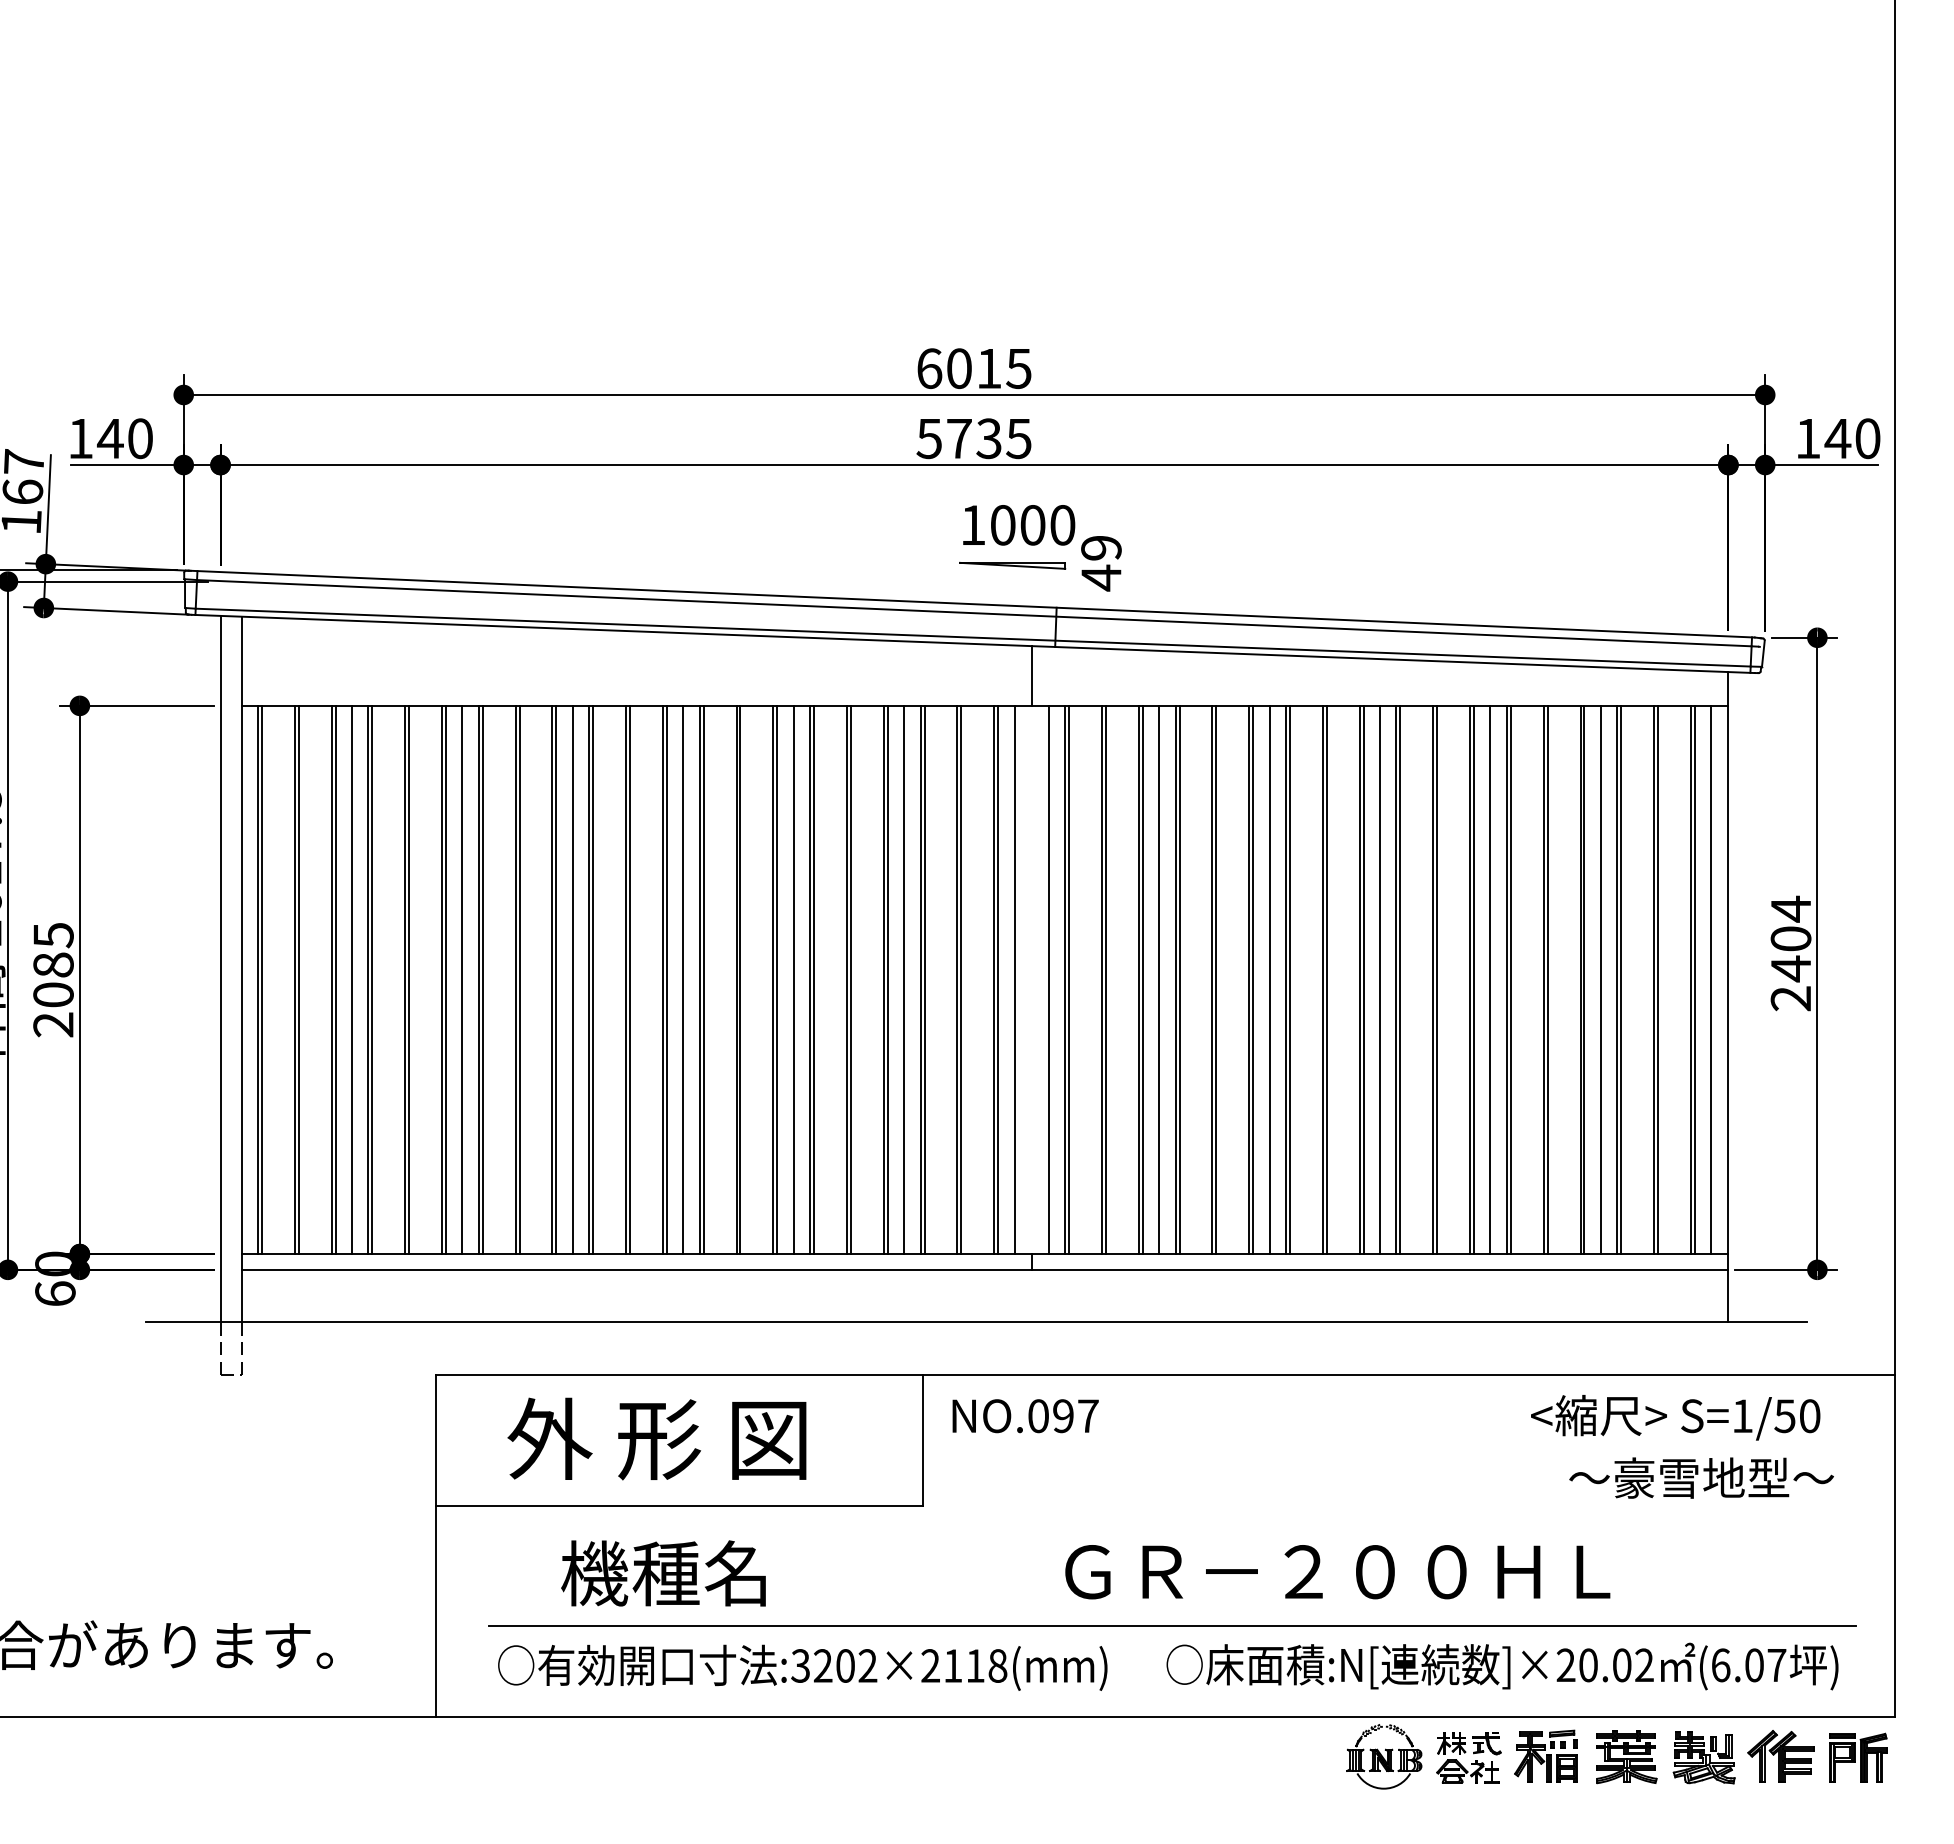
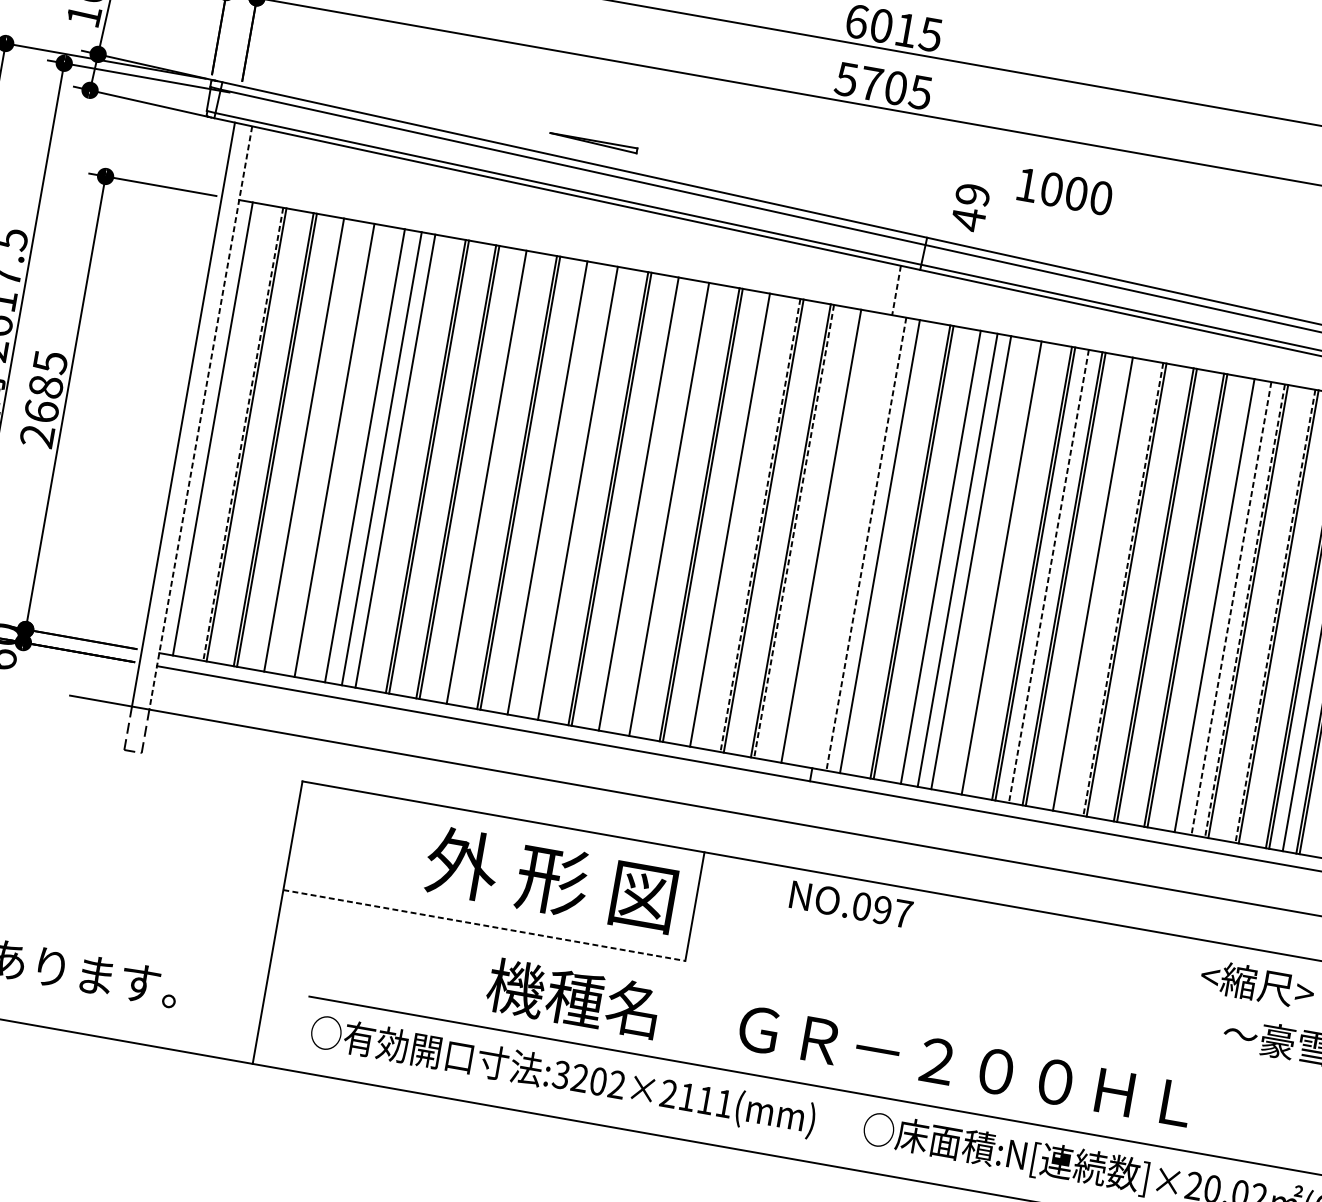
text: (988, 438) -> (895, 87), 5735 -> 5705
text: (1019, 525) -> (1065, 192), moved
part: (1012, 565) -> (593, 142), moved
line: (1031, 676) -> (896, 290), solid -> dashed
line: (241, 969) -> (200, 417), solid -> dashed
line: (261, 979) -> (215, 429), removed
line: (352, 979) -> (291, 442), removed
line: (372, 979) -> (307, 445), removed
line: (409, 979) -> (338, 450), removed
line: (446, 979) -> (368, 456), removed
line: (482, 979) -> (398, 461), removed
line: (572, 979) -> (472, 474), removed
line: (593, 979) -> (490, 477), removed
line: (666, 979) -> (550, 488), removed
line: (683, 979) -> (564, 490), removed
line: (703, 979) -> (581, 493), removed
line: (777, 979) -> (642, 504), removed
line: (793, 979) -> (655, 506), removed
line: (814, 979) -> (672, 509), removed
line: (887, 979) -> (733, 520), removed
line: (904, 979) -> (747, 522), removed
line: (998, 979) -> (824, 536), removed
line: (1014, 979) -> (838, 538), removed
line: (1069, 979) -> (883, 546), removed
line: (1142, 979) -> (943, 557), removed
line: (1179, 979) -> (974, 562), removed
line: (1216, 979) -> (1005, 568), removed
line: (1326, 979) -> (1095, 584), removed
line: (1380, 979) -> (1140, 592), removed
line: (1474, 979) -> (1218, 605), removed
line: (294, 980) -> (242, 434), solid -> dashed
line: (920, 980) -> (760, 525), solid -> dashed
line: (961, 980) -> (794, 531), solid -> dashed
line: (1048, 980) -> (866, 544), solid -> dashed
line: (1269, 980) -> (1048, 576), solid -> dashed
line: (1359, 980) -> (1123, 589), solid -> dashed
line: (1490, 980) -> (1231, 609), solid -> dashed
line: (1506, 980) -> (1244, 611), solid -> dashed
line: (1543, 980) -> (1275, 616), solid -> dashed
text: (53, 994) -> (41, 411), 2085 -> 2685
text: (1025, 1416) -> (851, 904), moved
text: (656, 1438) -> (550, 879), moved
line: (679, 1506) -> (484, 925), solid -> dashed
text: (1337, 1572) -> (964, 1066), moved
text: (663, 1573) -> (573, 998), moved
text: (997, 1665) -> (724, 1103), :3202×2118(mm) -> :3202×2111(mm)

